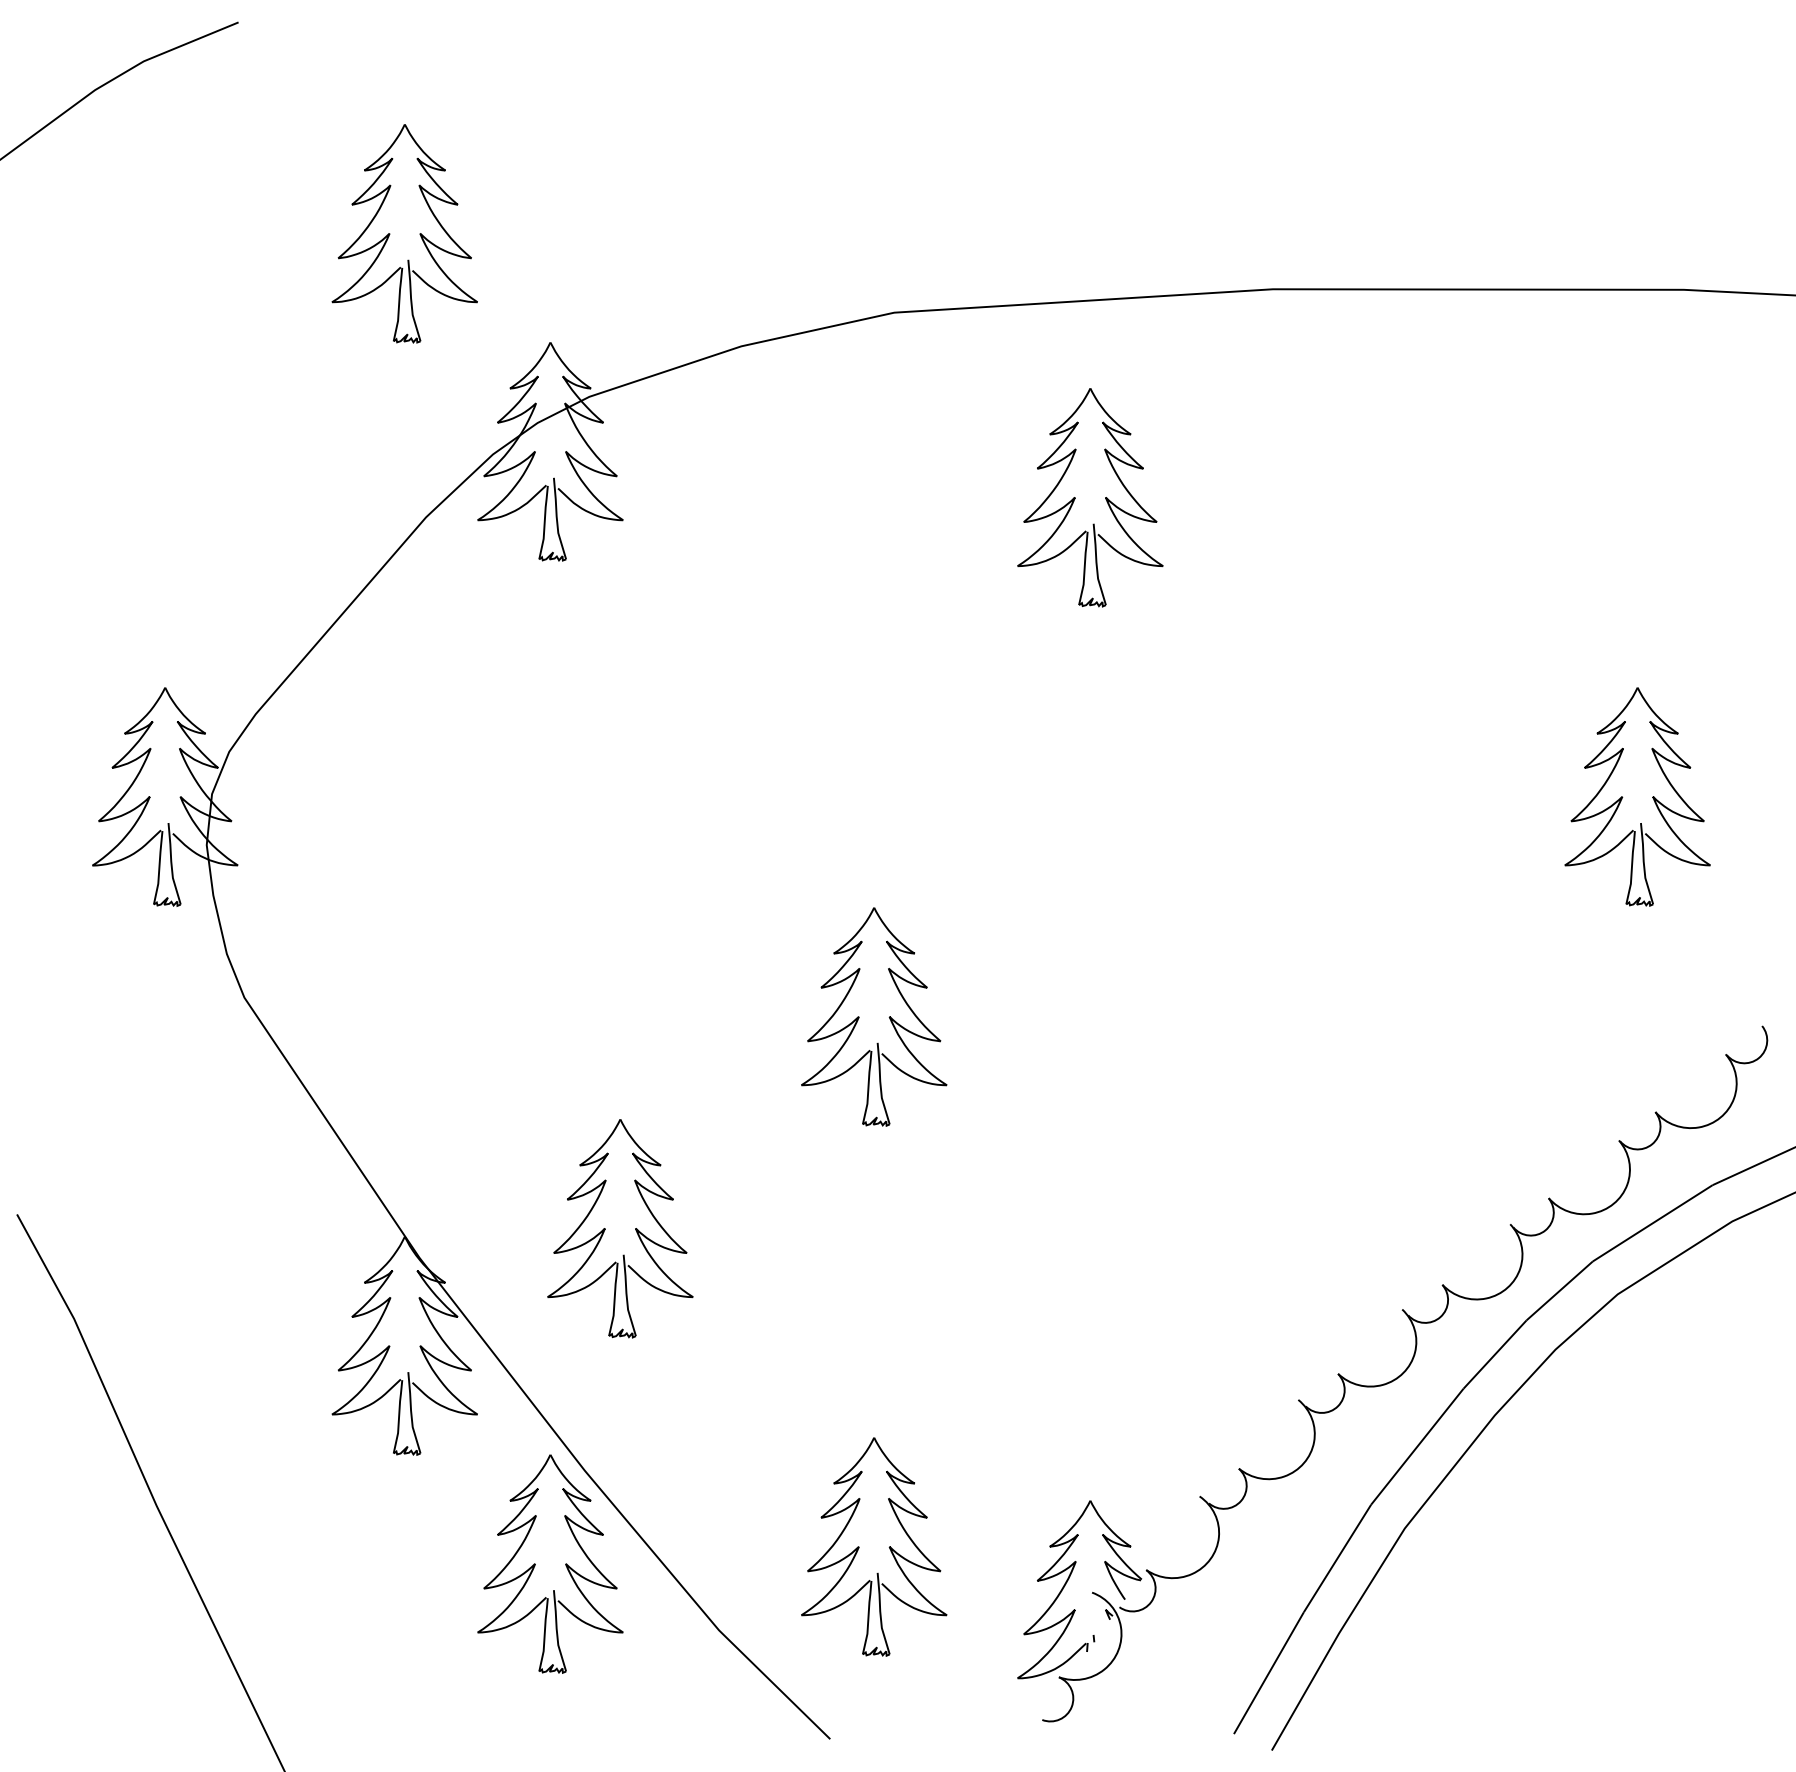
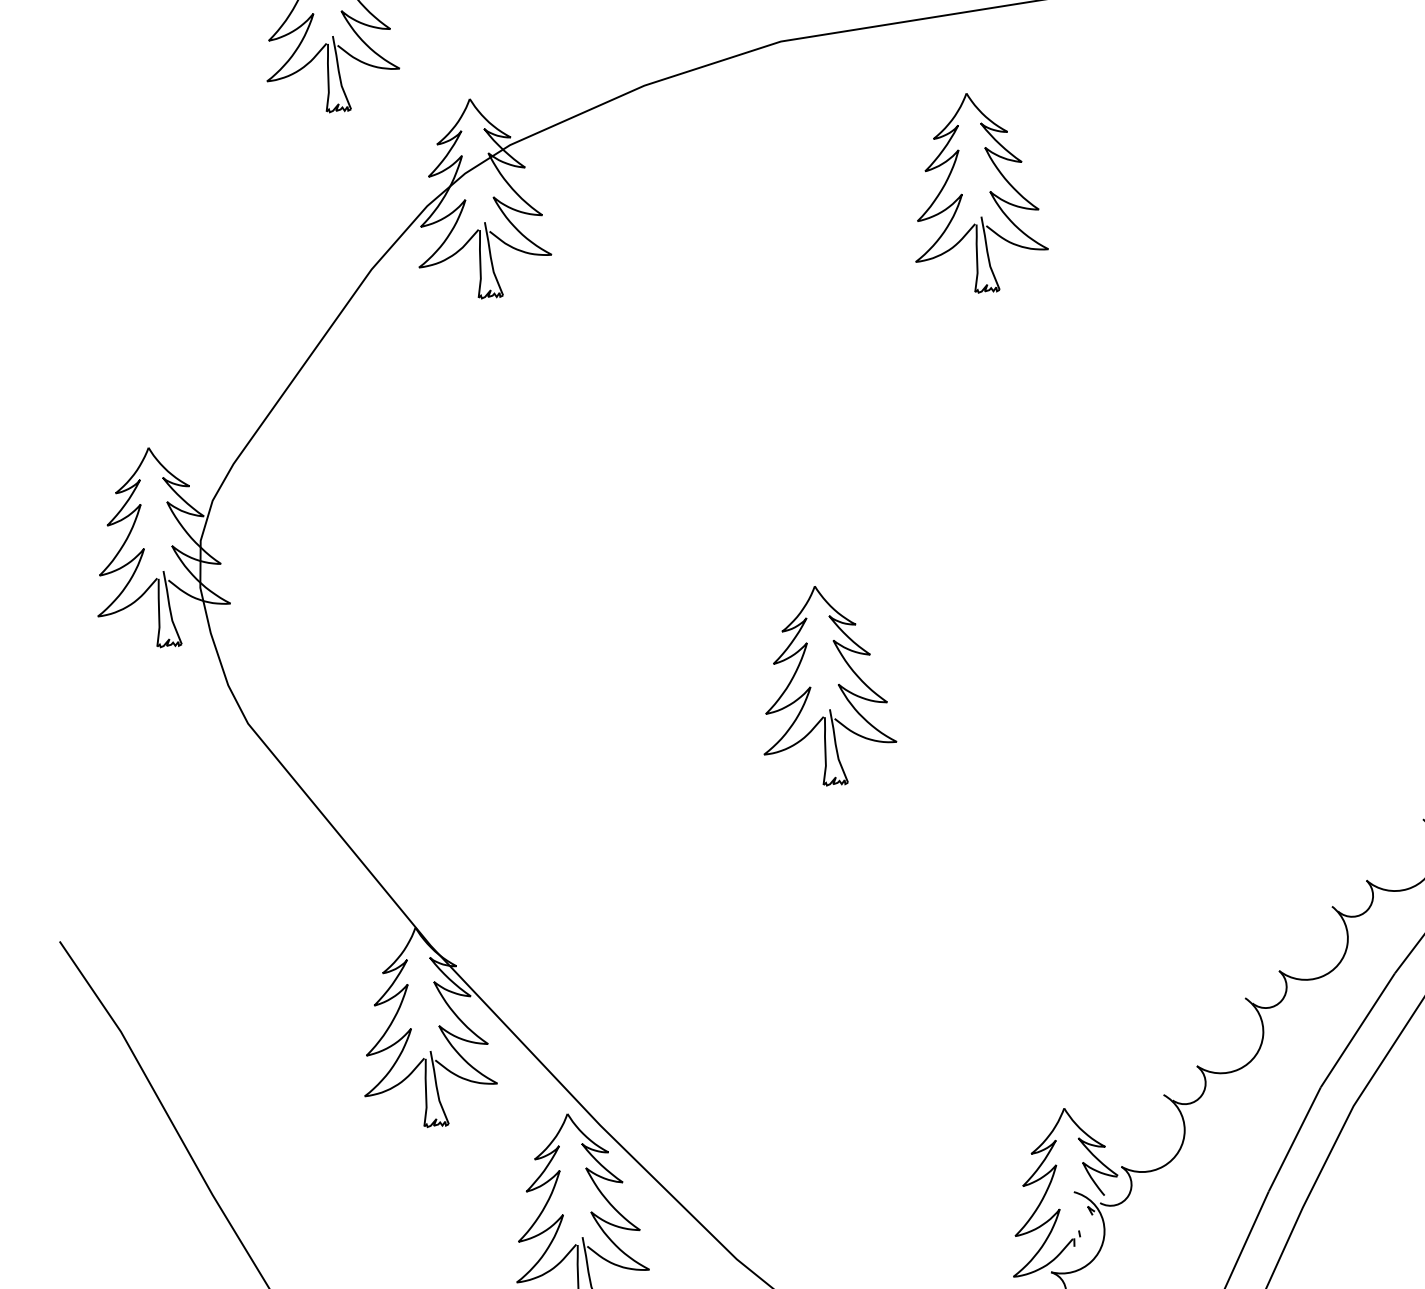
part: (605, 1228) -> (597, 902), removed
part: (888, 1547) -> (884, 1168), removed

